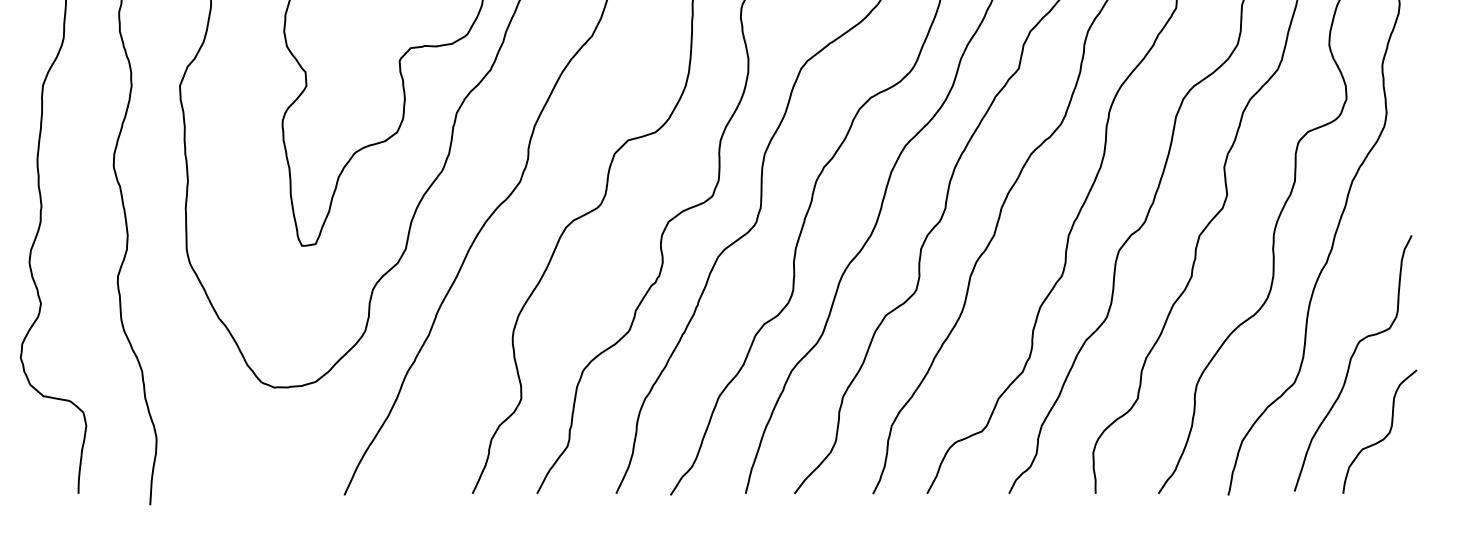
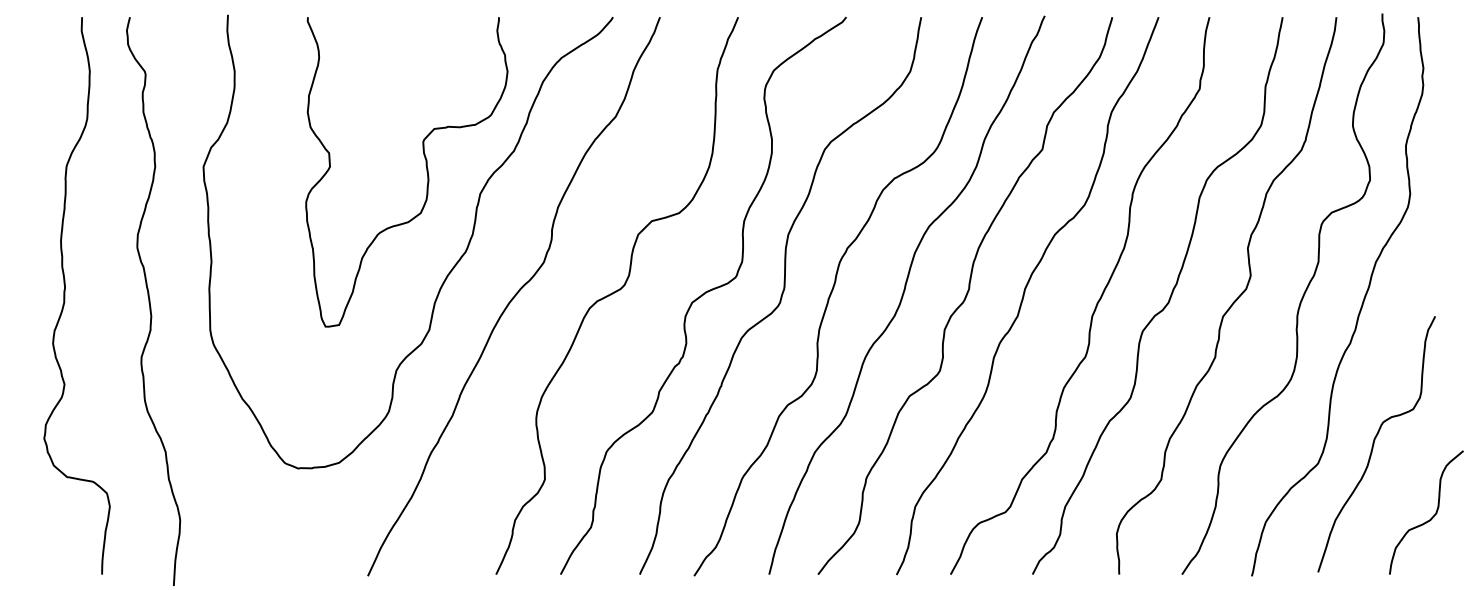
curve: (1384, 436) -> (1431, 517), moved

